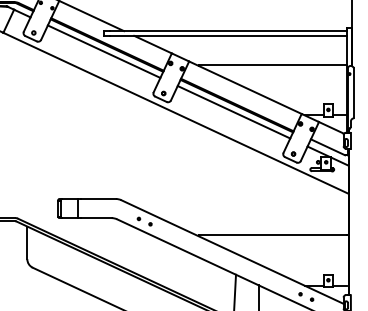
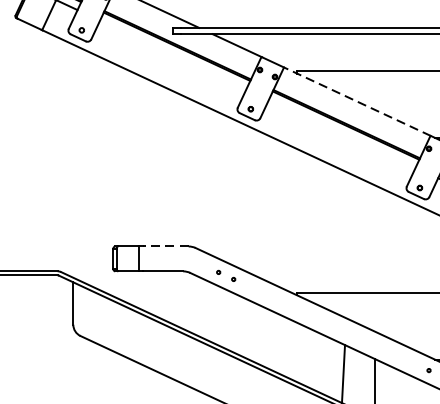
line: (103, 51) -> (172, 54), removed
line: (244, 87) -> (356, 101), solid -> dashed
line: (233, 112) -> (341, 133), removed
line: (98, 198) -> (166, 245), solid -> dashed

